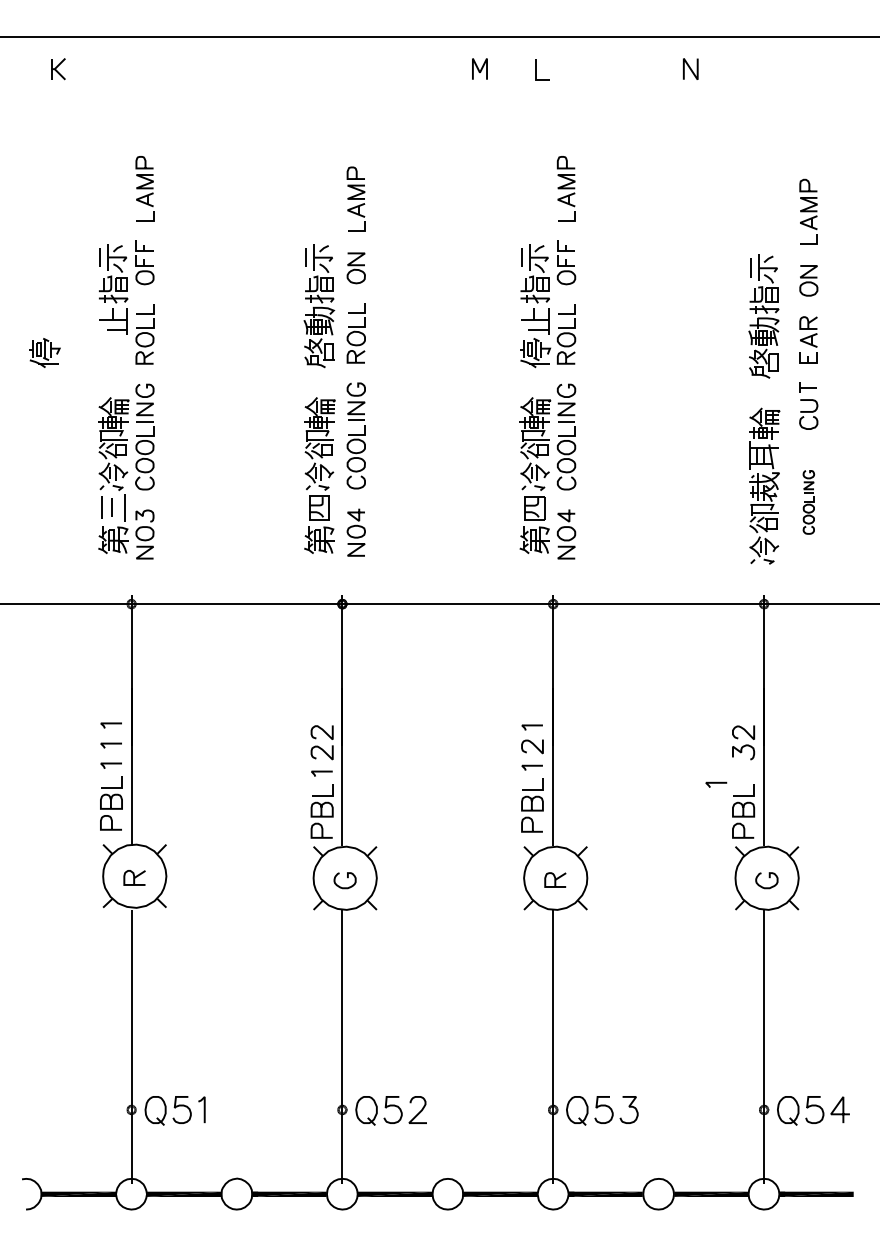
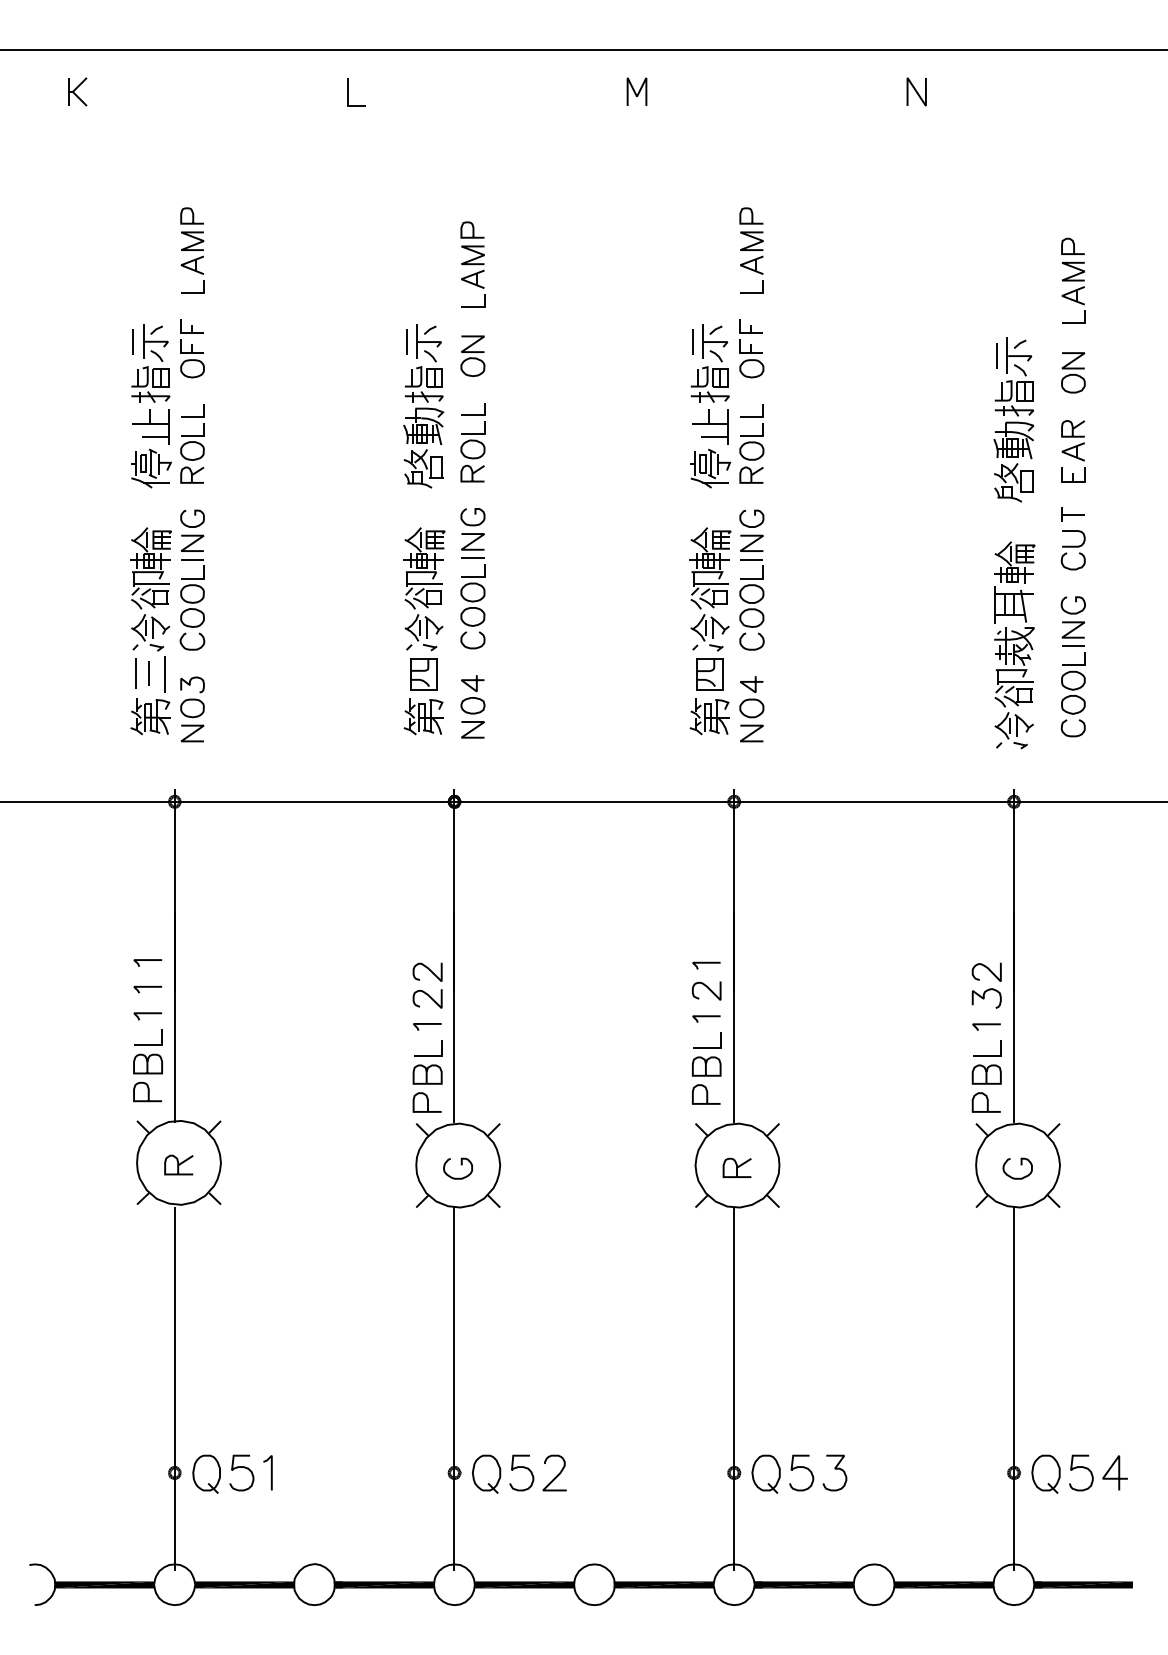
line: (536, 69) -> (348, 92), moved
part: (44, 352) -> (150, 467), moved
part: (808, 502) -> (1072, 666), size x1.67
line: (716, 783) -> (986, 1025), moved

